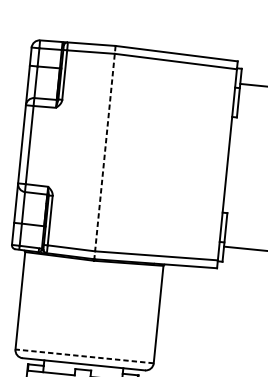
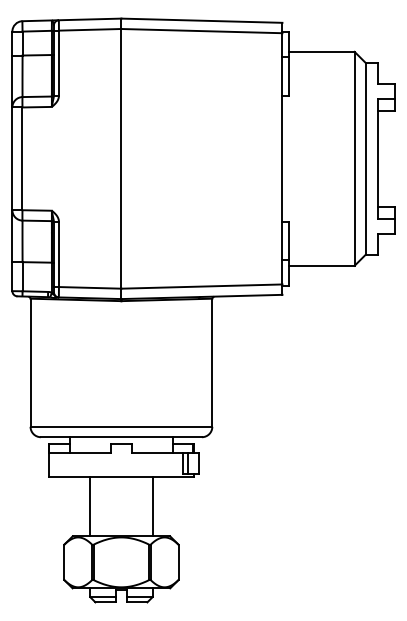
line: (104, 153) -> (121, 159), dashed -> solid
line: (84, 356) -> (121, 426), dashed -> solid

